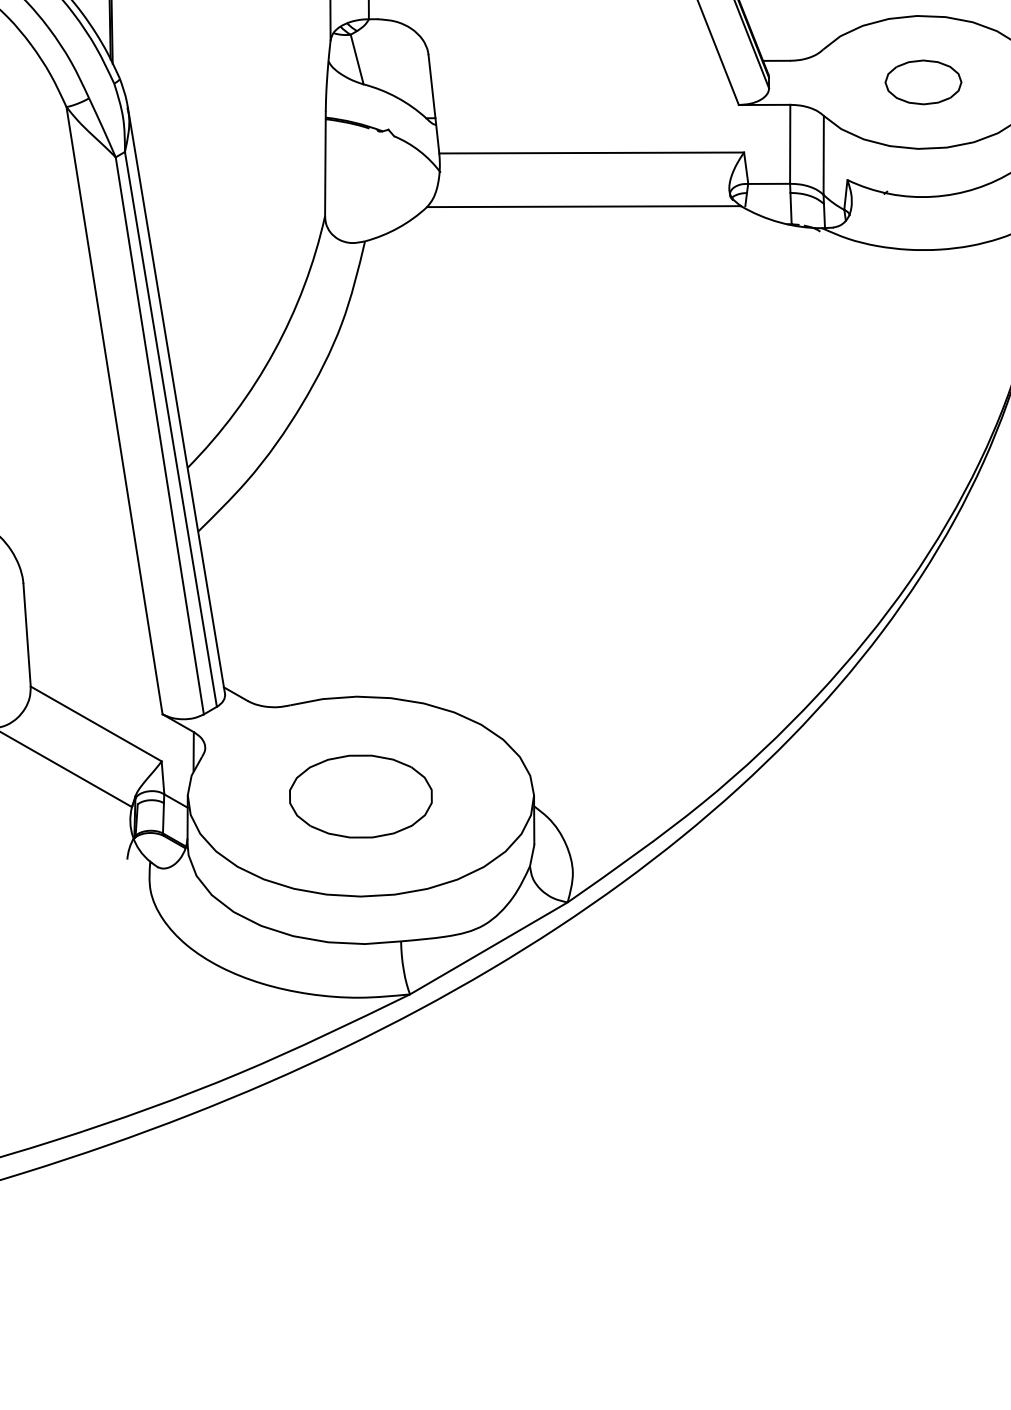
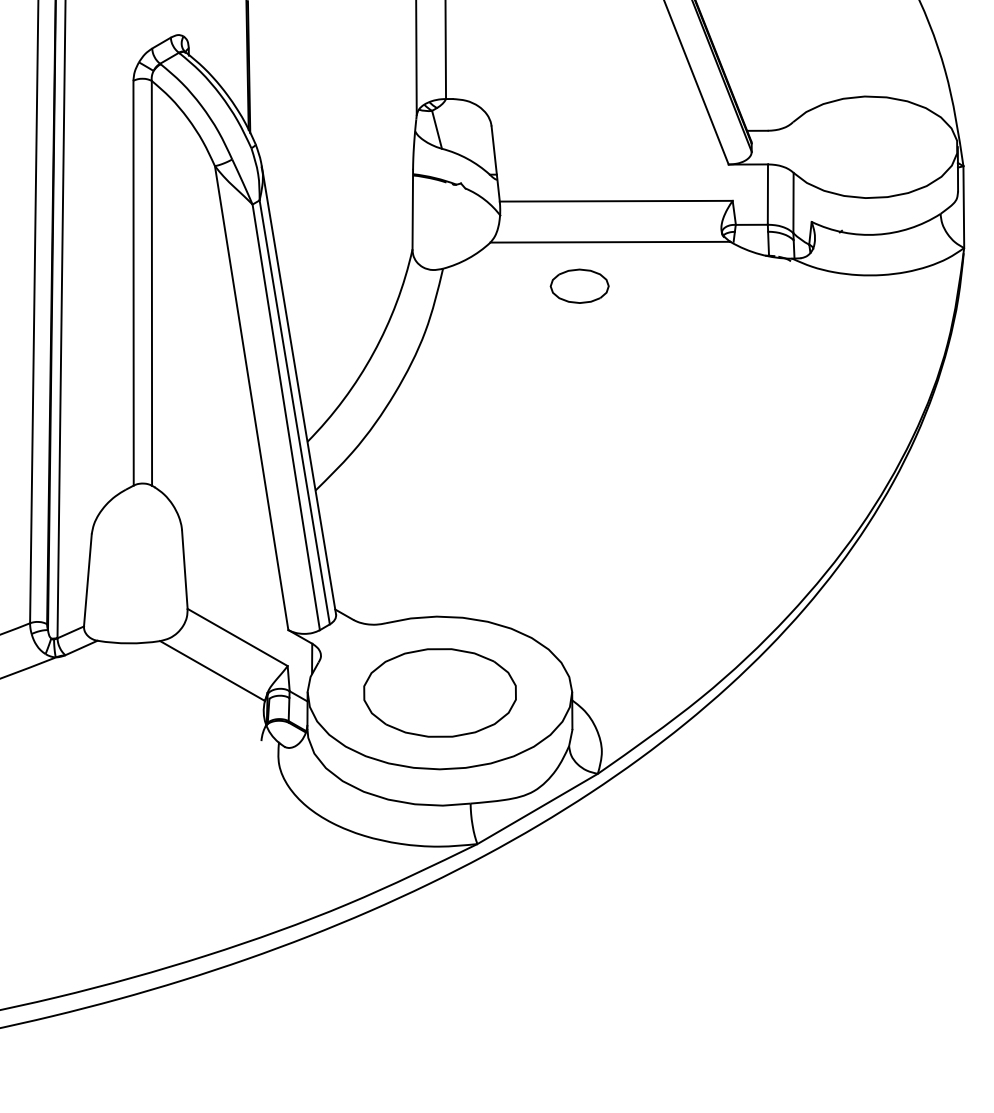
part: (923, 81) -> (579, 285), moved
part: (360, 795) -> (439, 692), size x1.4

